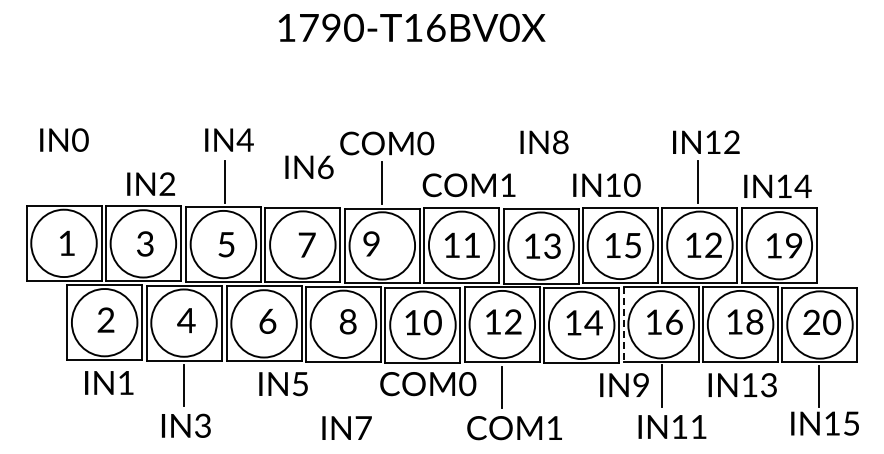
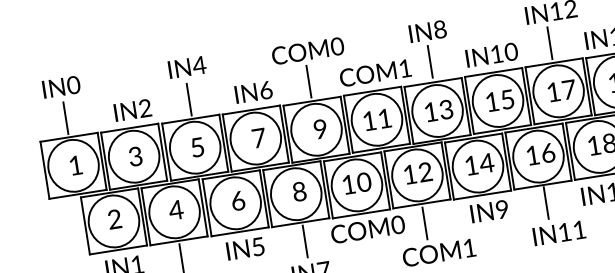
text: (309, 167) -> (253, 92), moved
line: (63, 180) -> (65, 117), added
line: (541, 181) -> (430, 61), added
text: (606, 185) -> (491, 55), moved
text: (371, 243) -> (320, 128), moved
text: (713, 244) -> (568, 89), 12 -> 17
line: (623, 325) -> (509, 161), dashed -> solid
text: (283, 384) -> (245, 249), moved
text: (624, 384) -> (489, 210), moved
line: (345, 386) -> (305, 241), added

